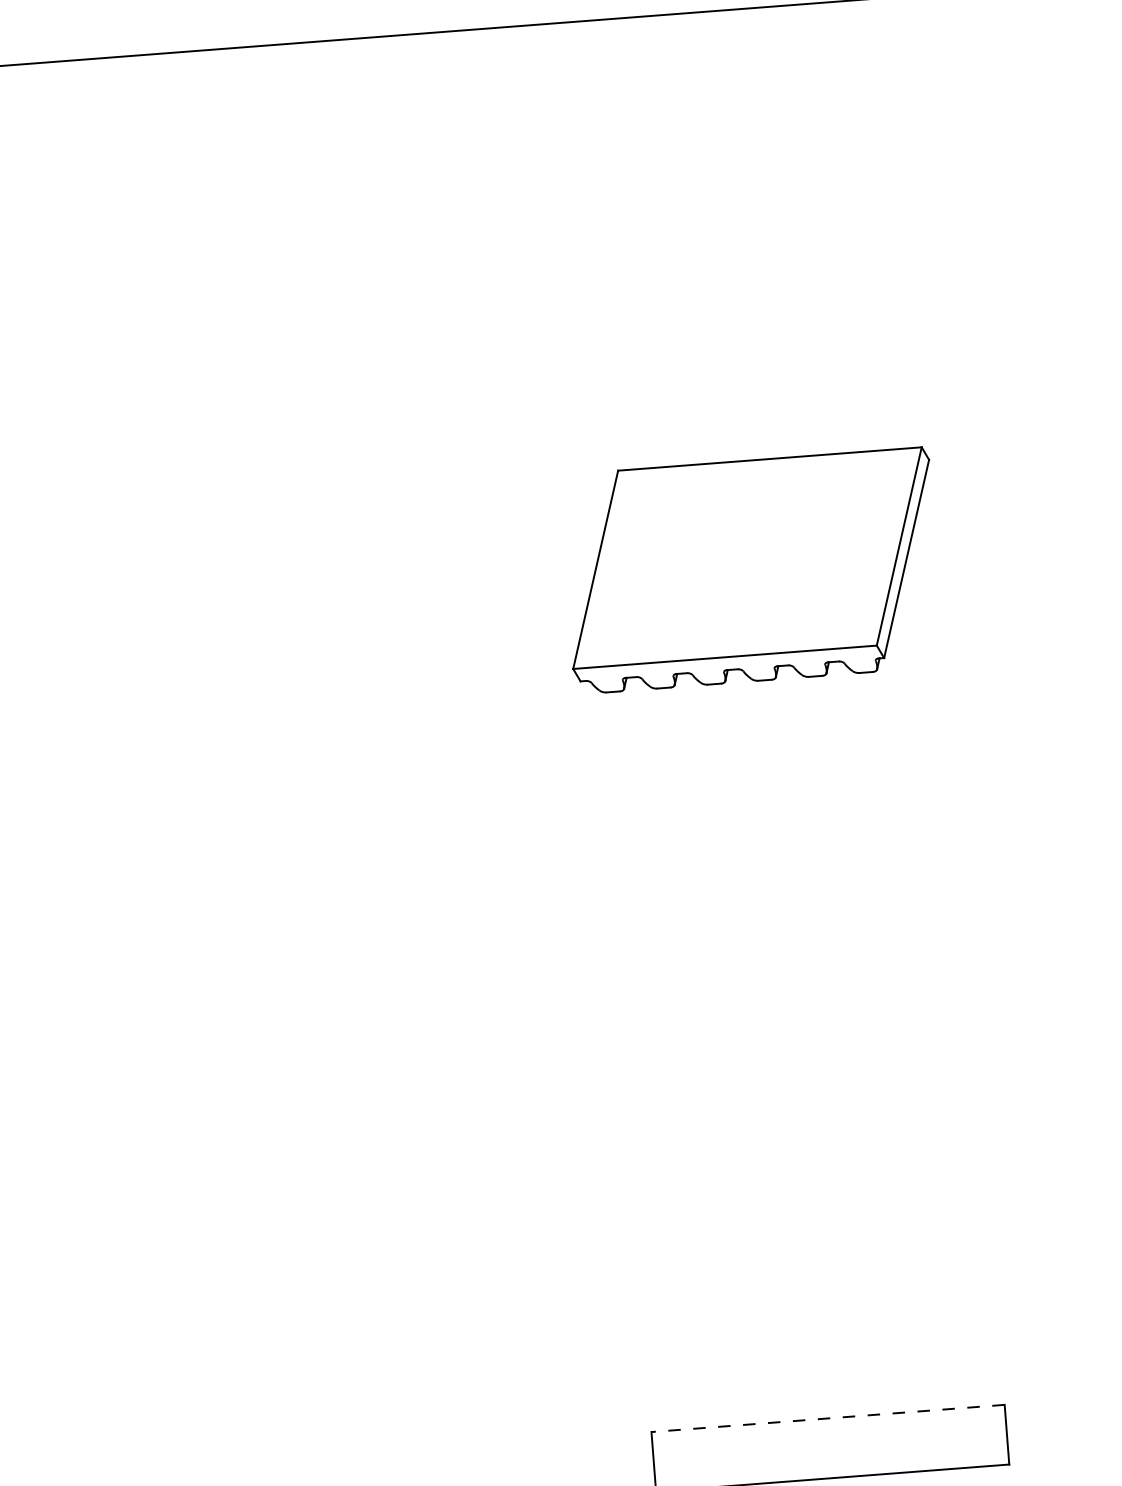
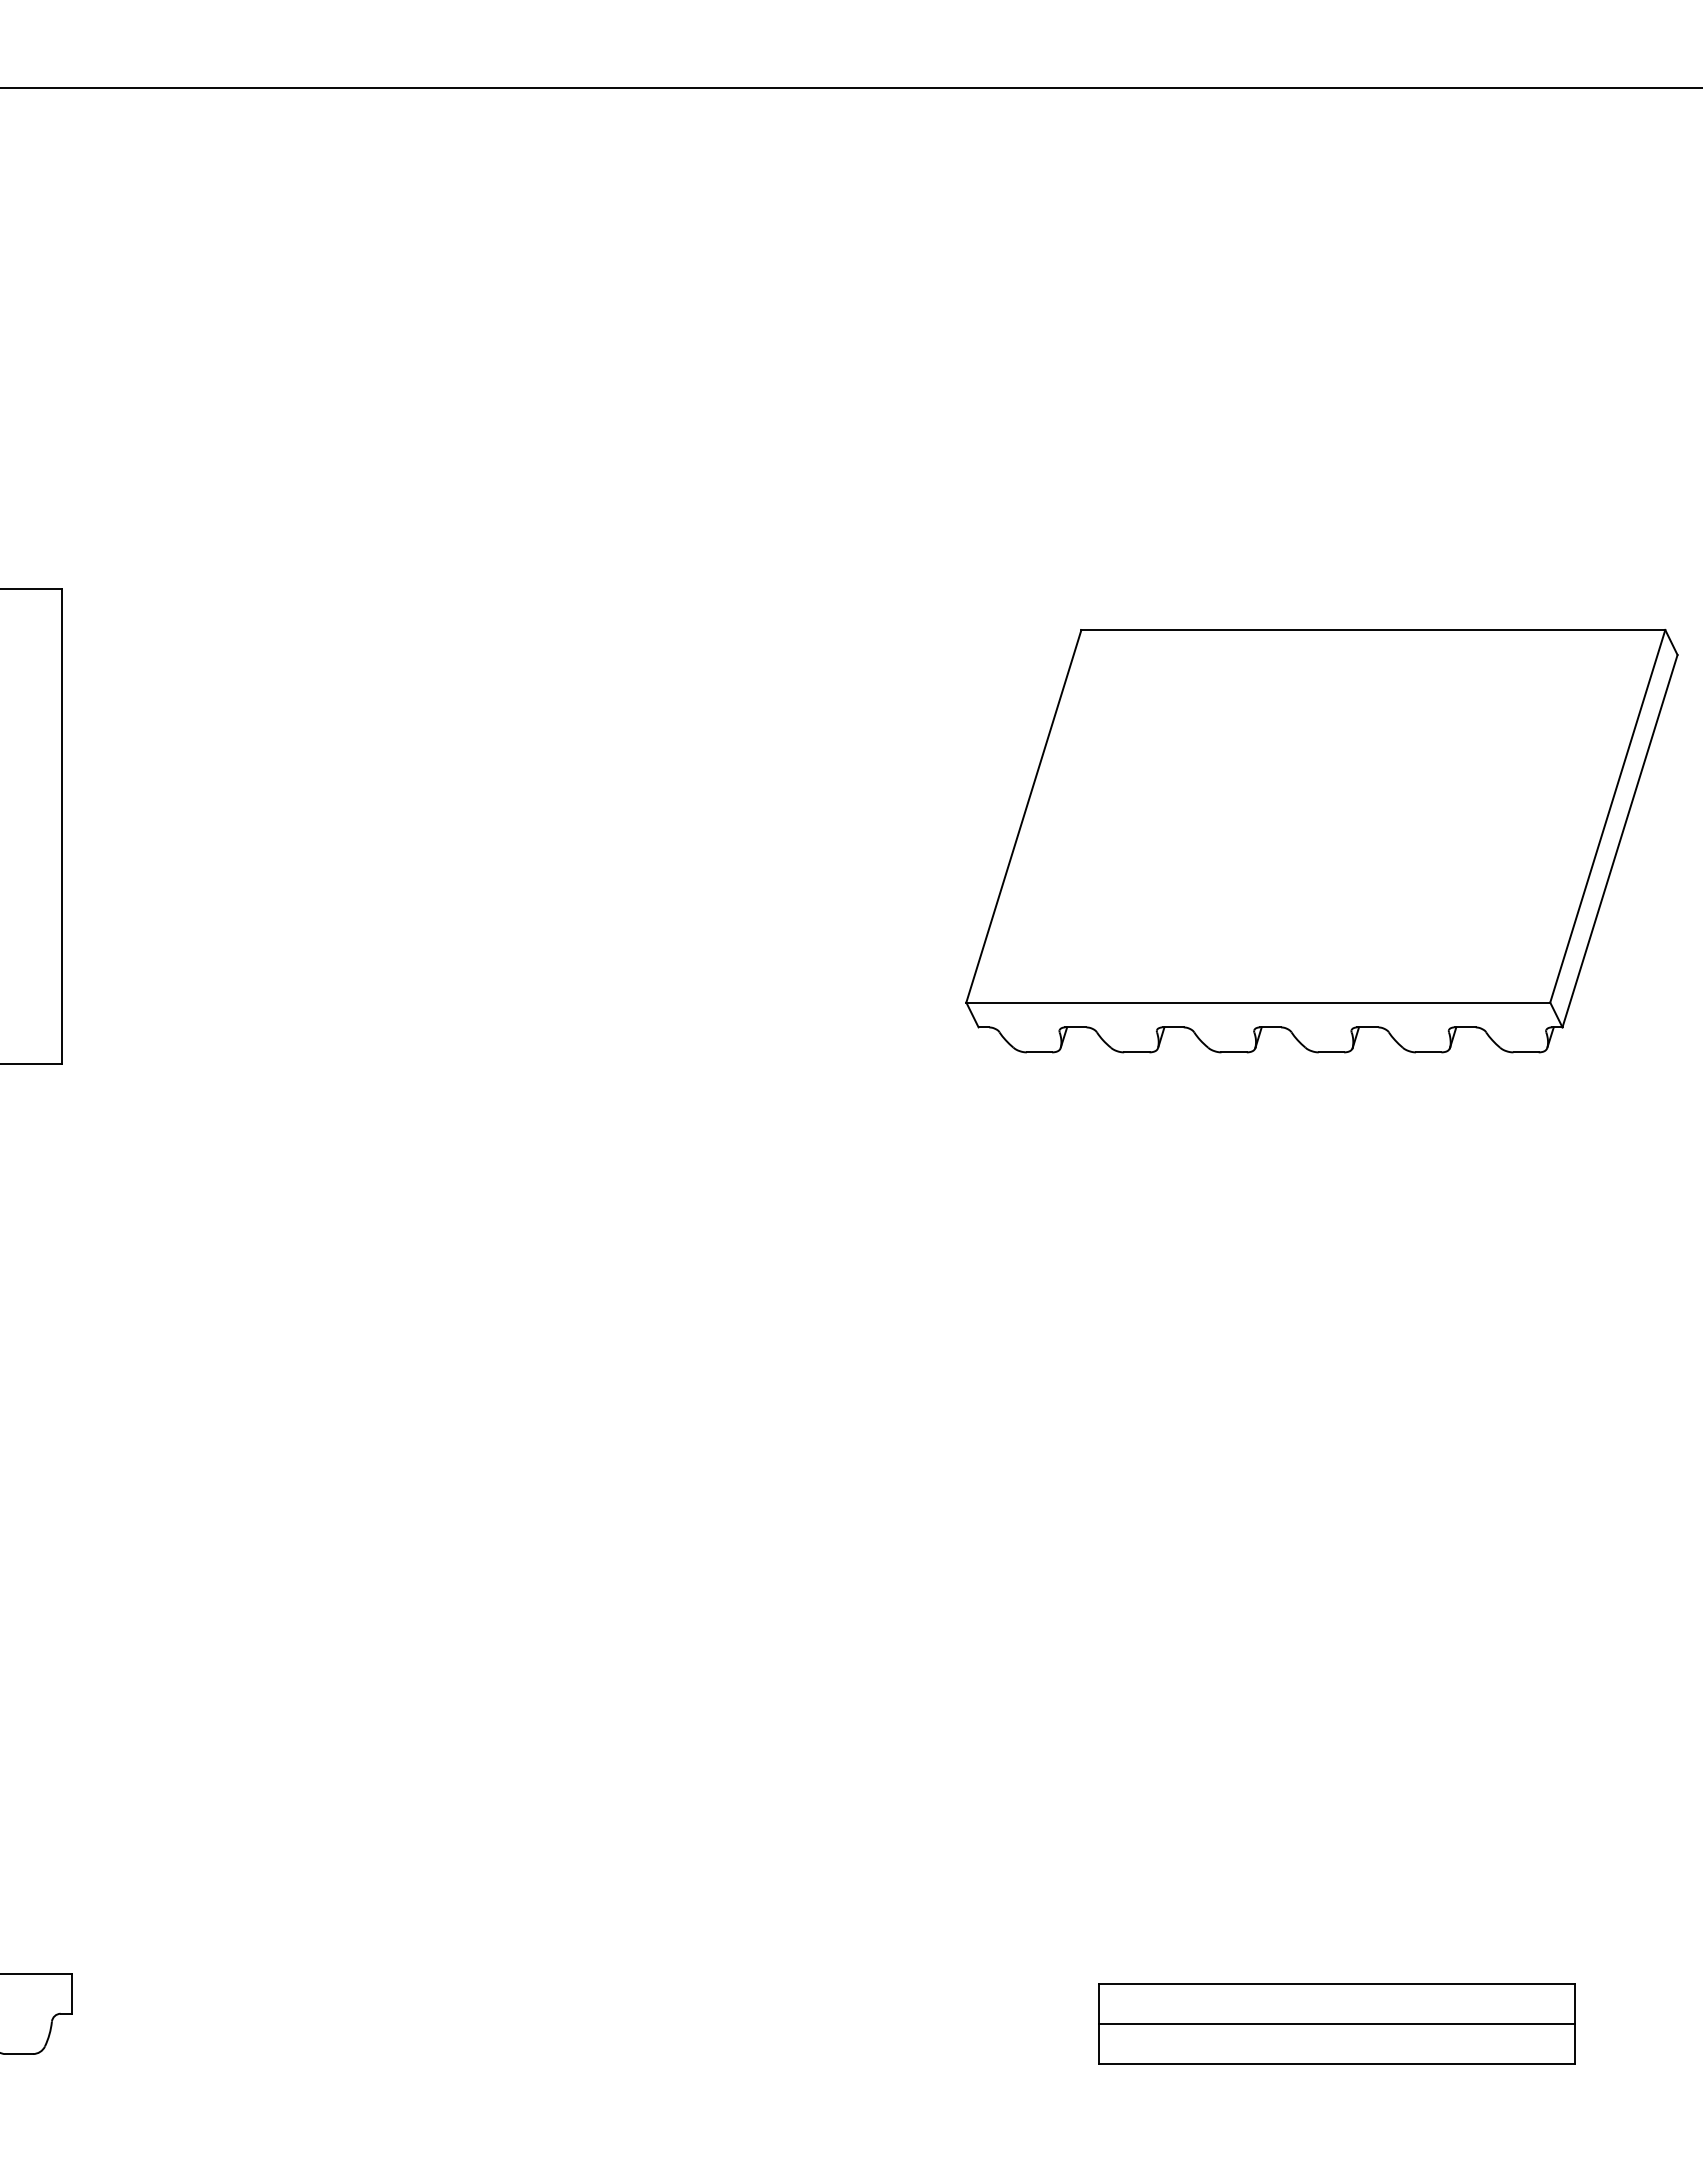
part: (751, 571) -> (1321, 841), size x1.43
line: (827, 1418) -> (1336, 1983), dashed -> solid
line: (830, 1448) -> (1336, 2023), added

